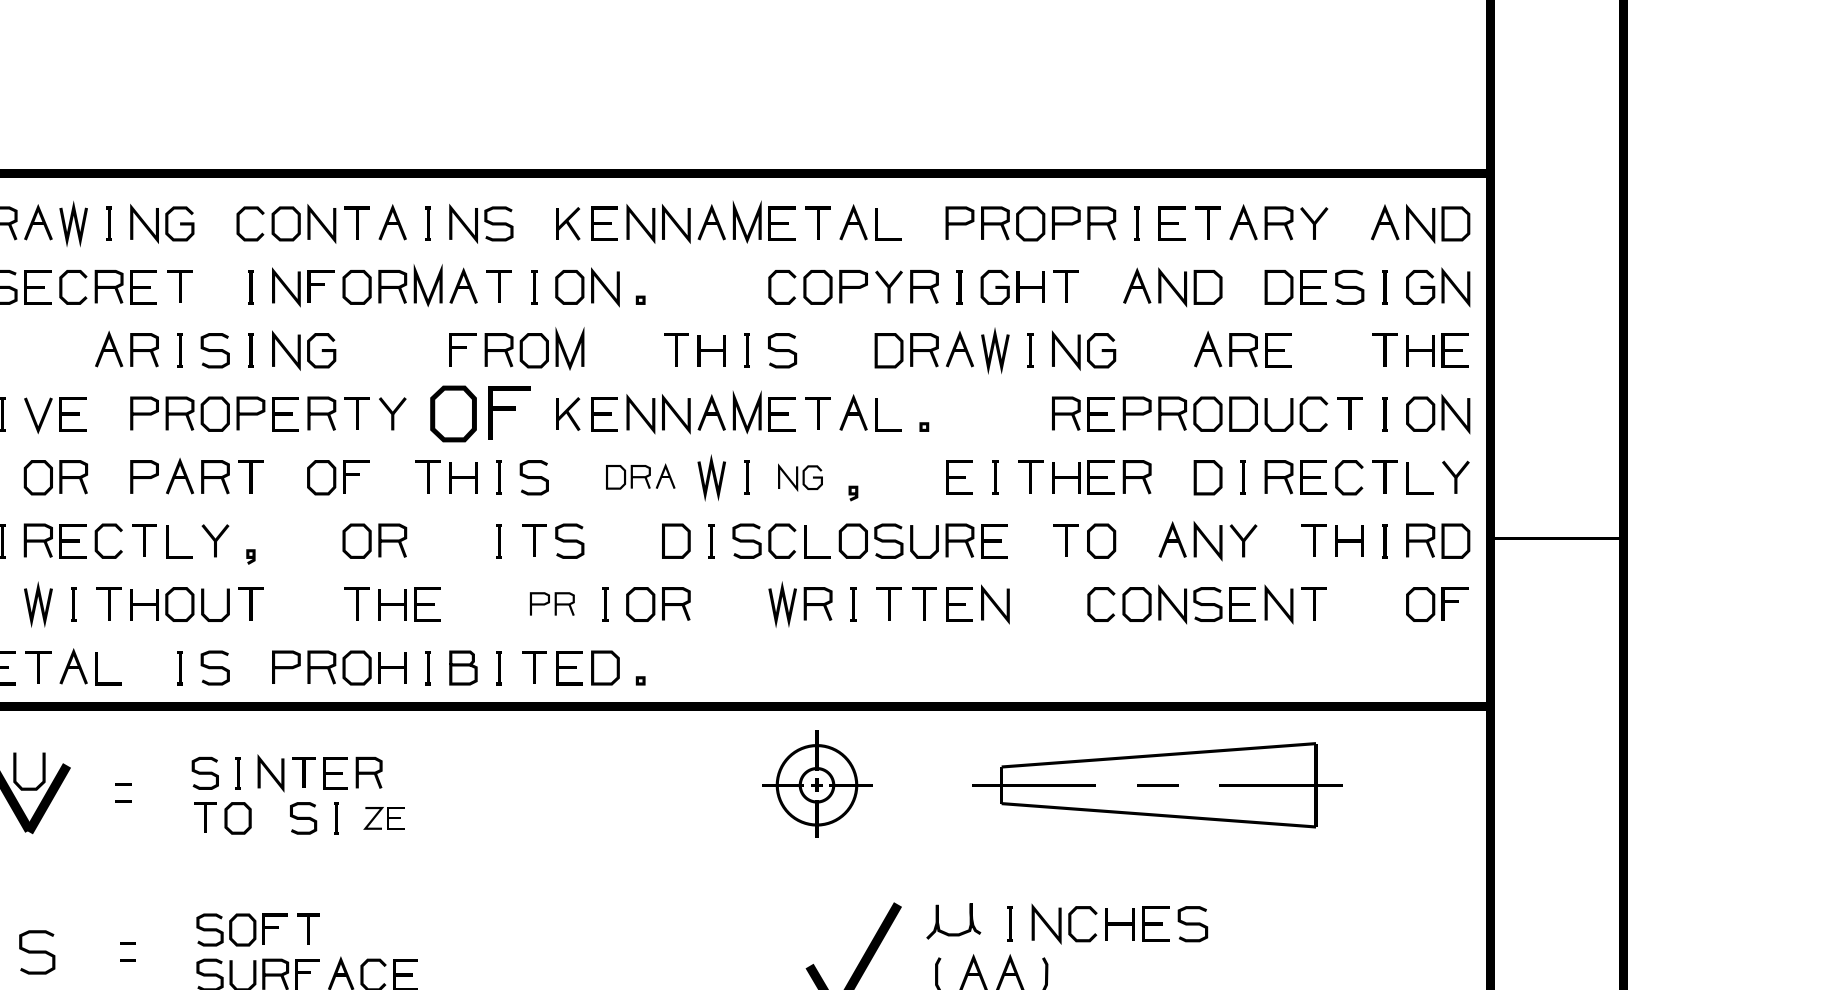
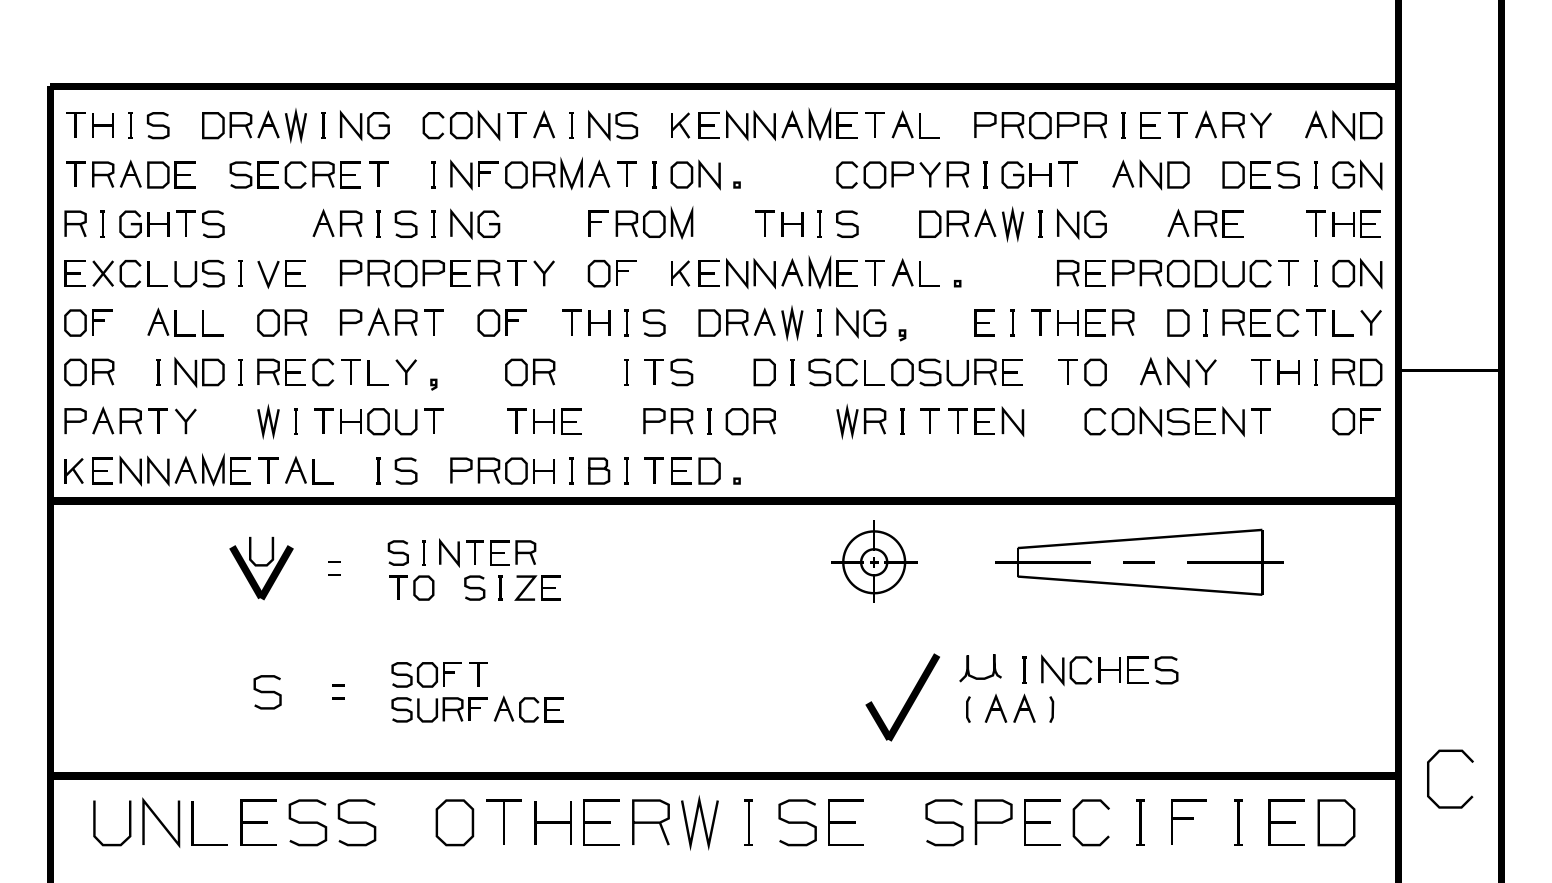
part: (479, 414) -> (611, 273), size x0.62
part: (640, 475) -> (736, 321), size x1.43
part: (800, 477) -> (861, 322), size x1.43
part: (552, 604) -> (668, 421), size x1.43
part: (384, 817) -> (537, 587), size x1.43

